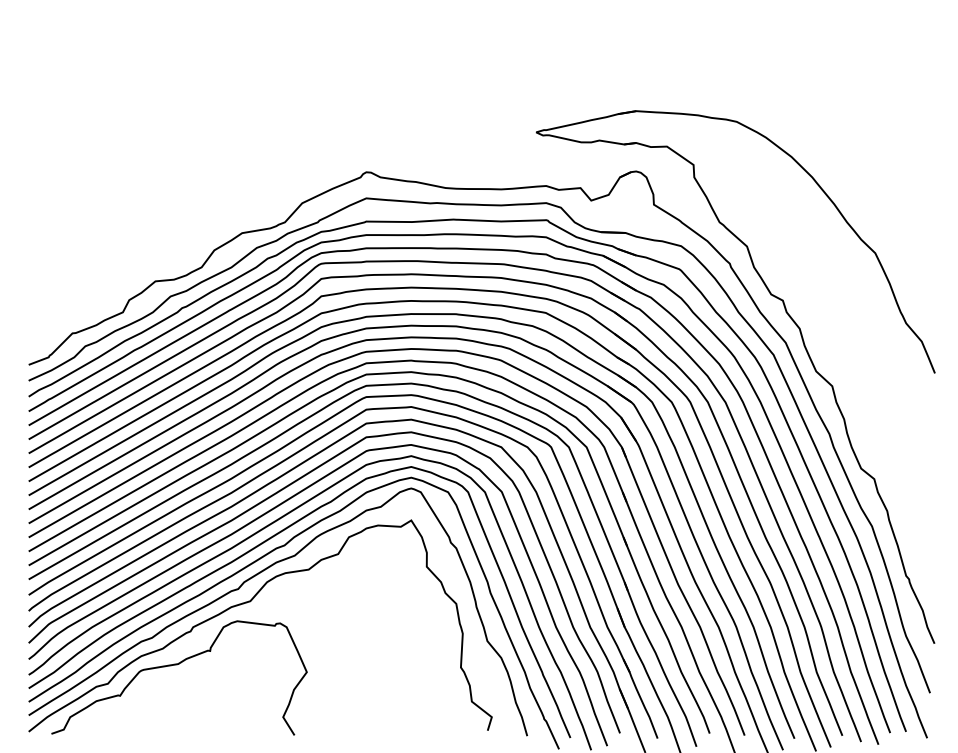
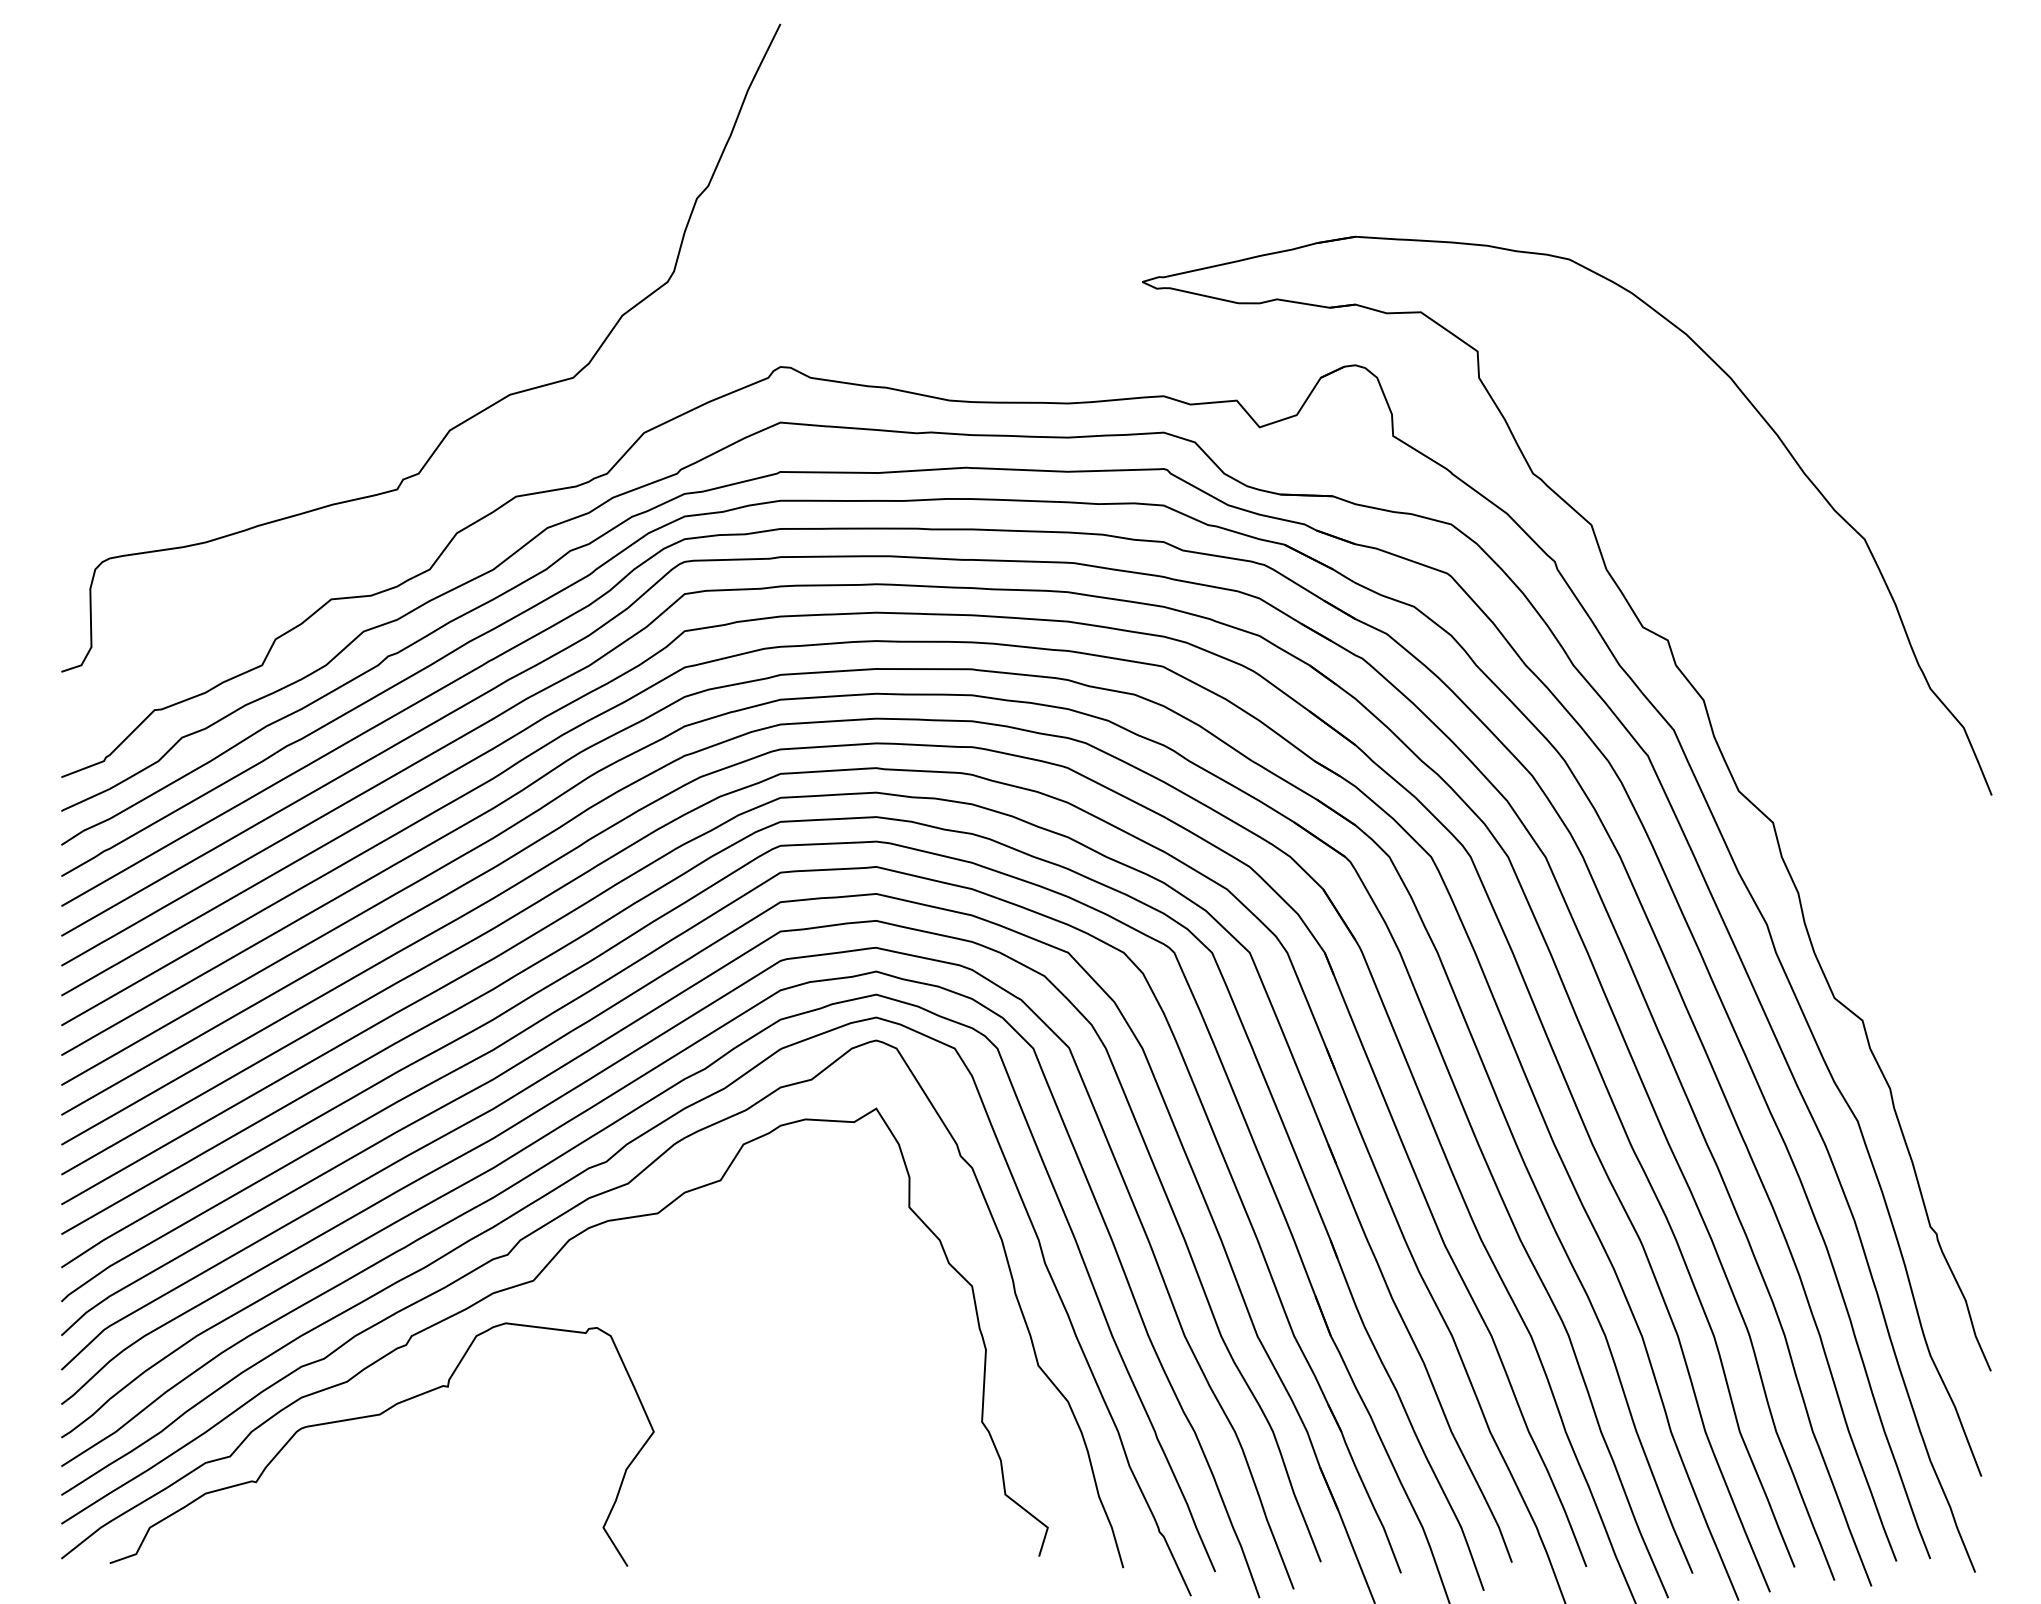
curve: (216, 197) -> (461, 420), added

